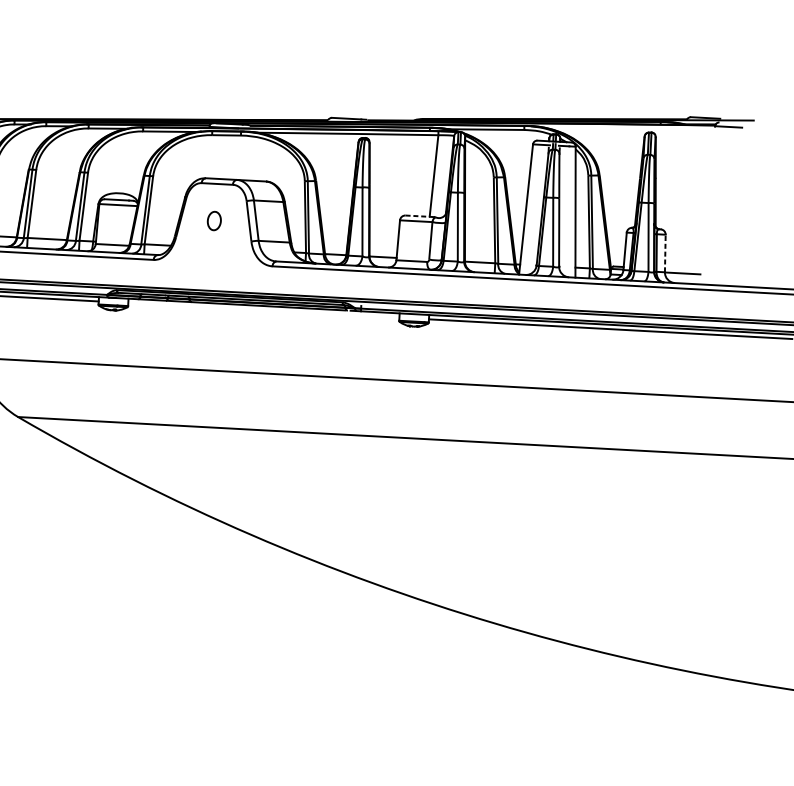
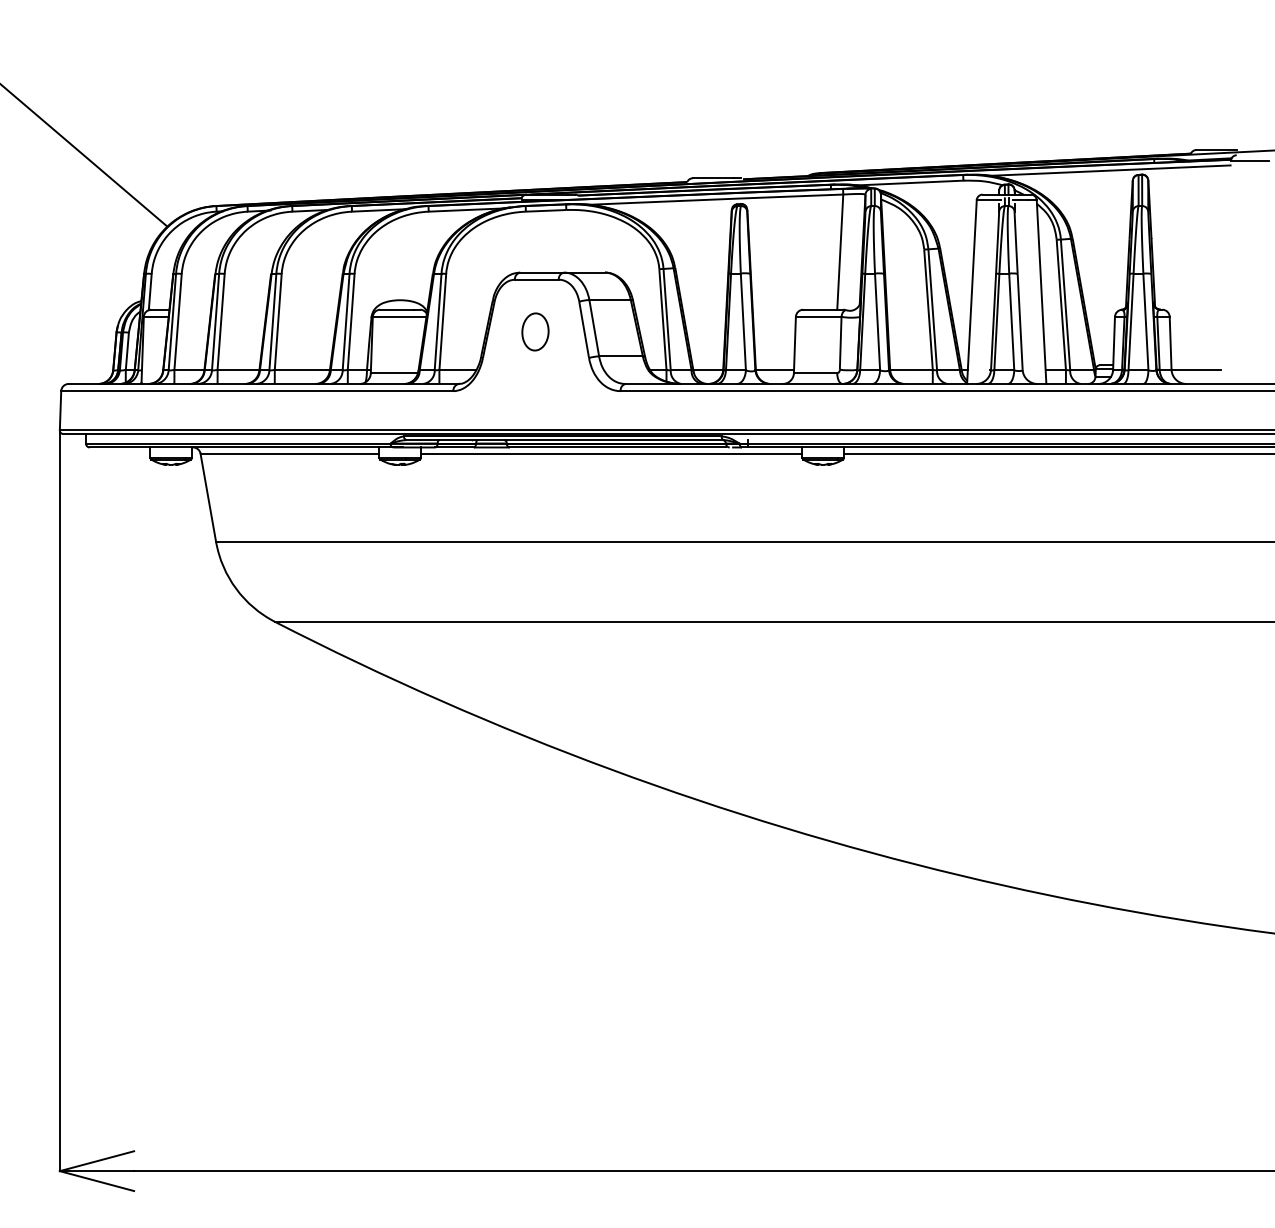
line: (628, 128) -> (1109, 170), added
line: (417, 216) -> (820, 309), dashed -> solid
part: (214, 220) -> (535, 331), size x1.43
line: (665, 252) -> (1170, 342), dashed -> solid
line: (263, 310) -> (611, 453), added

